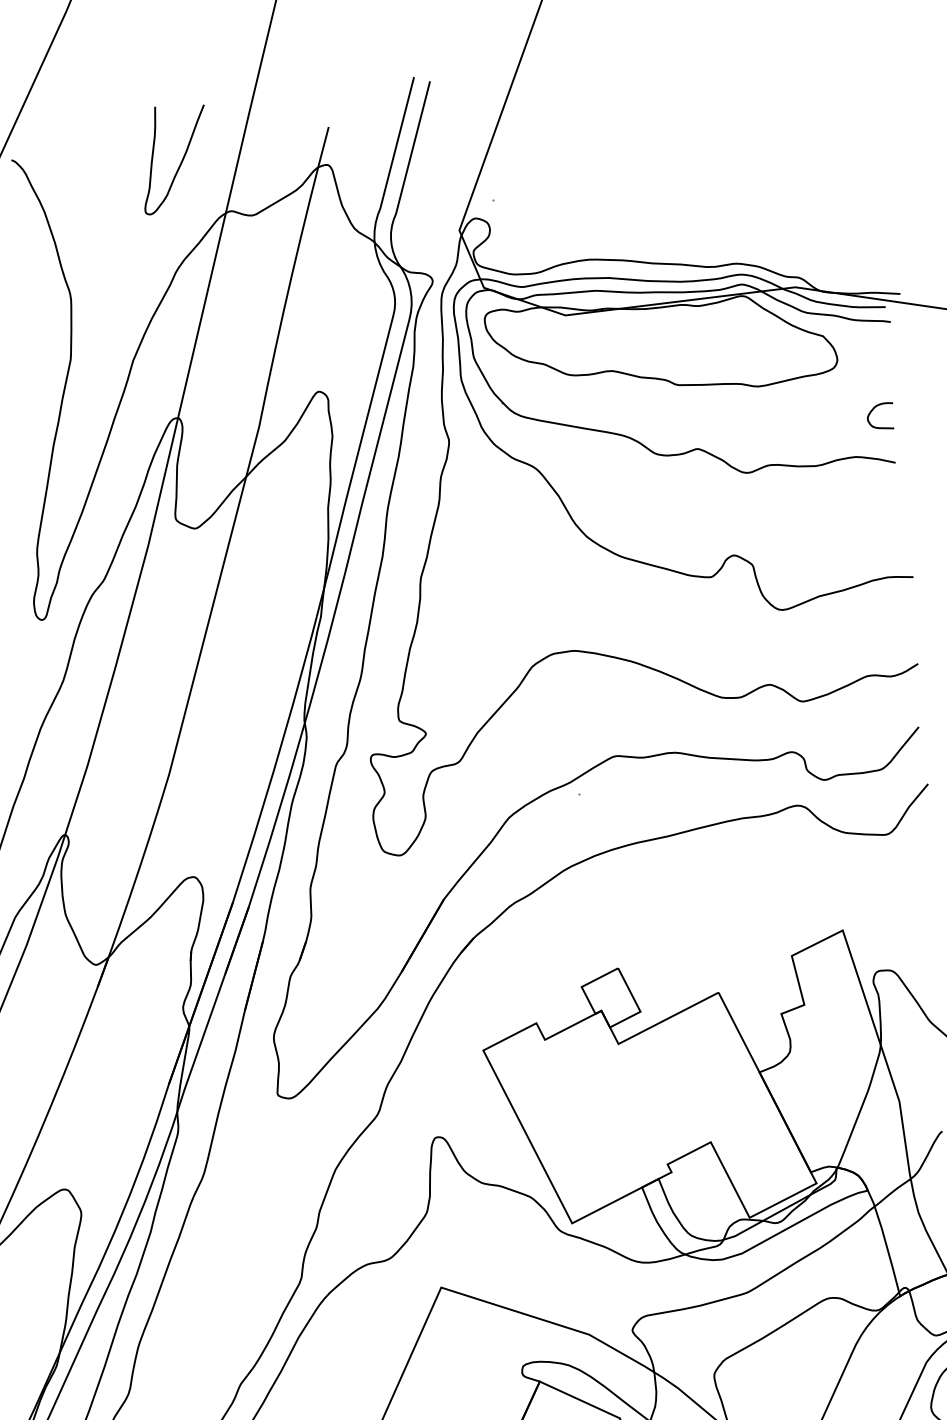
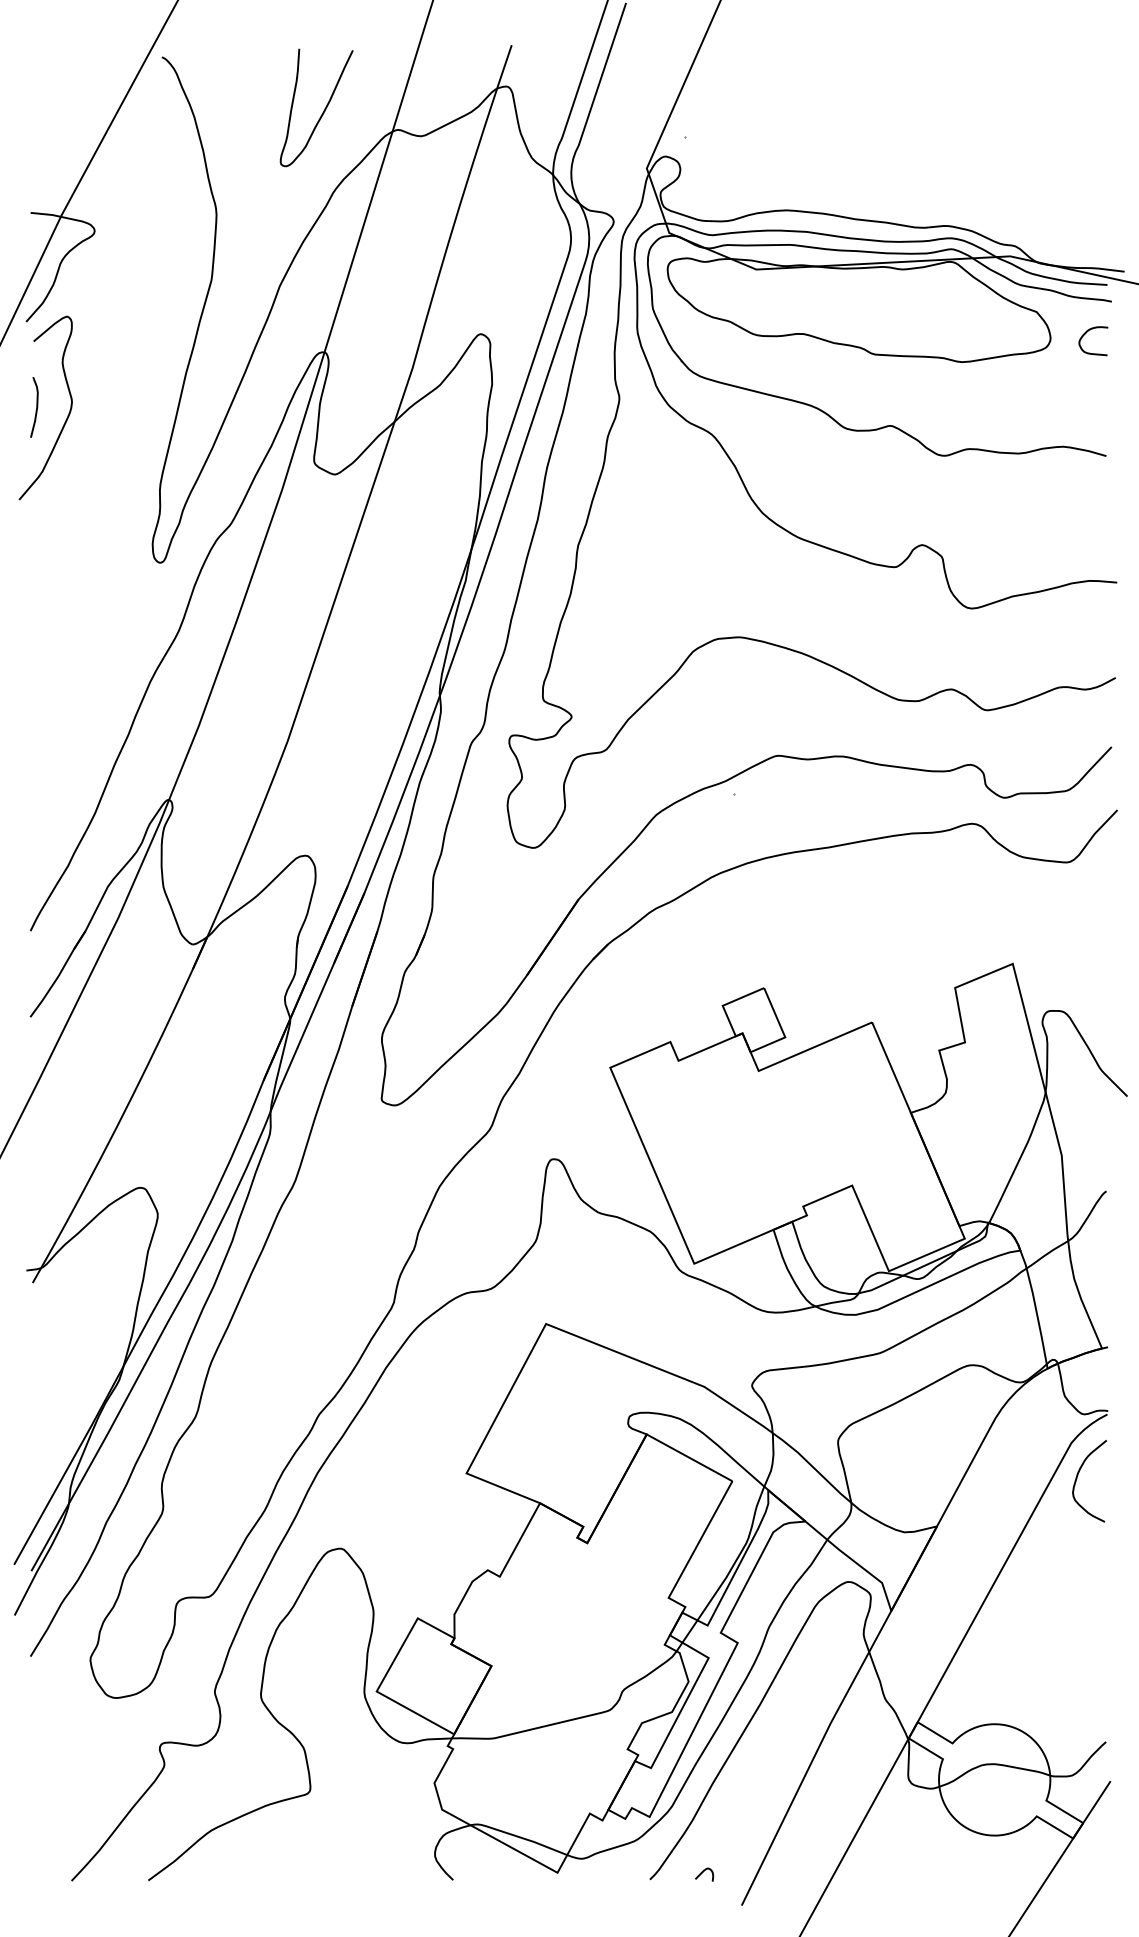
curve: (181, 161) -> (323, 110), moved
curve: (873, 409) -> (1086, 333), moved

